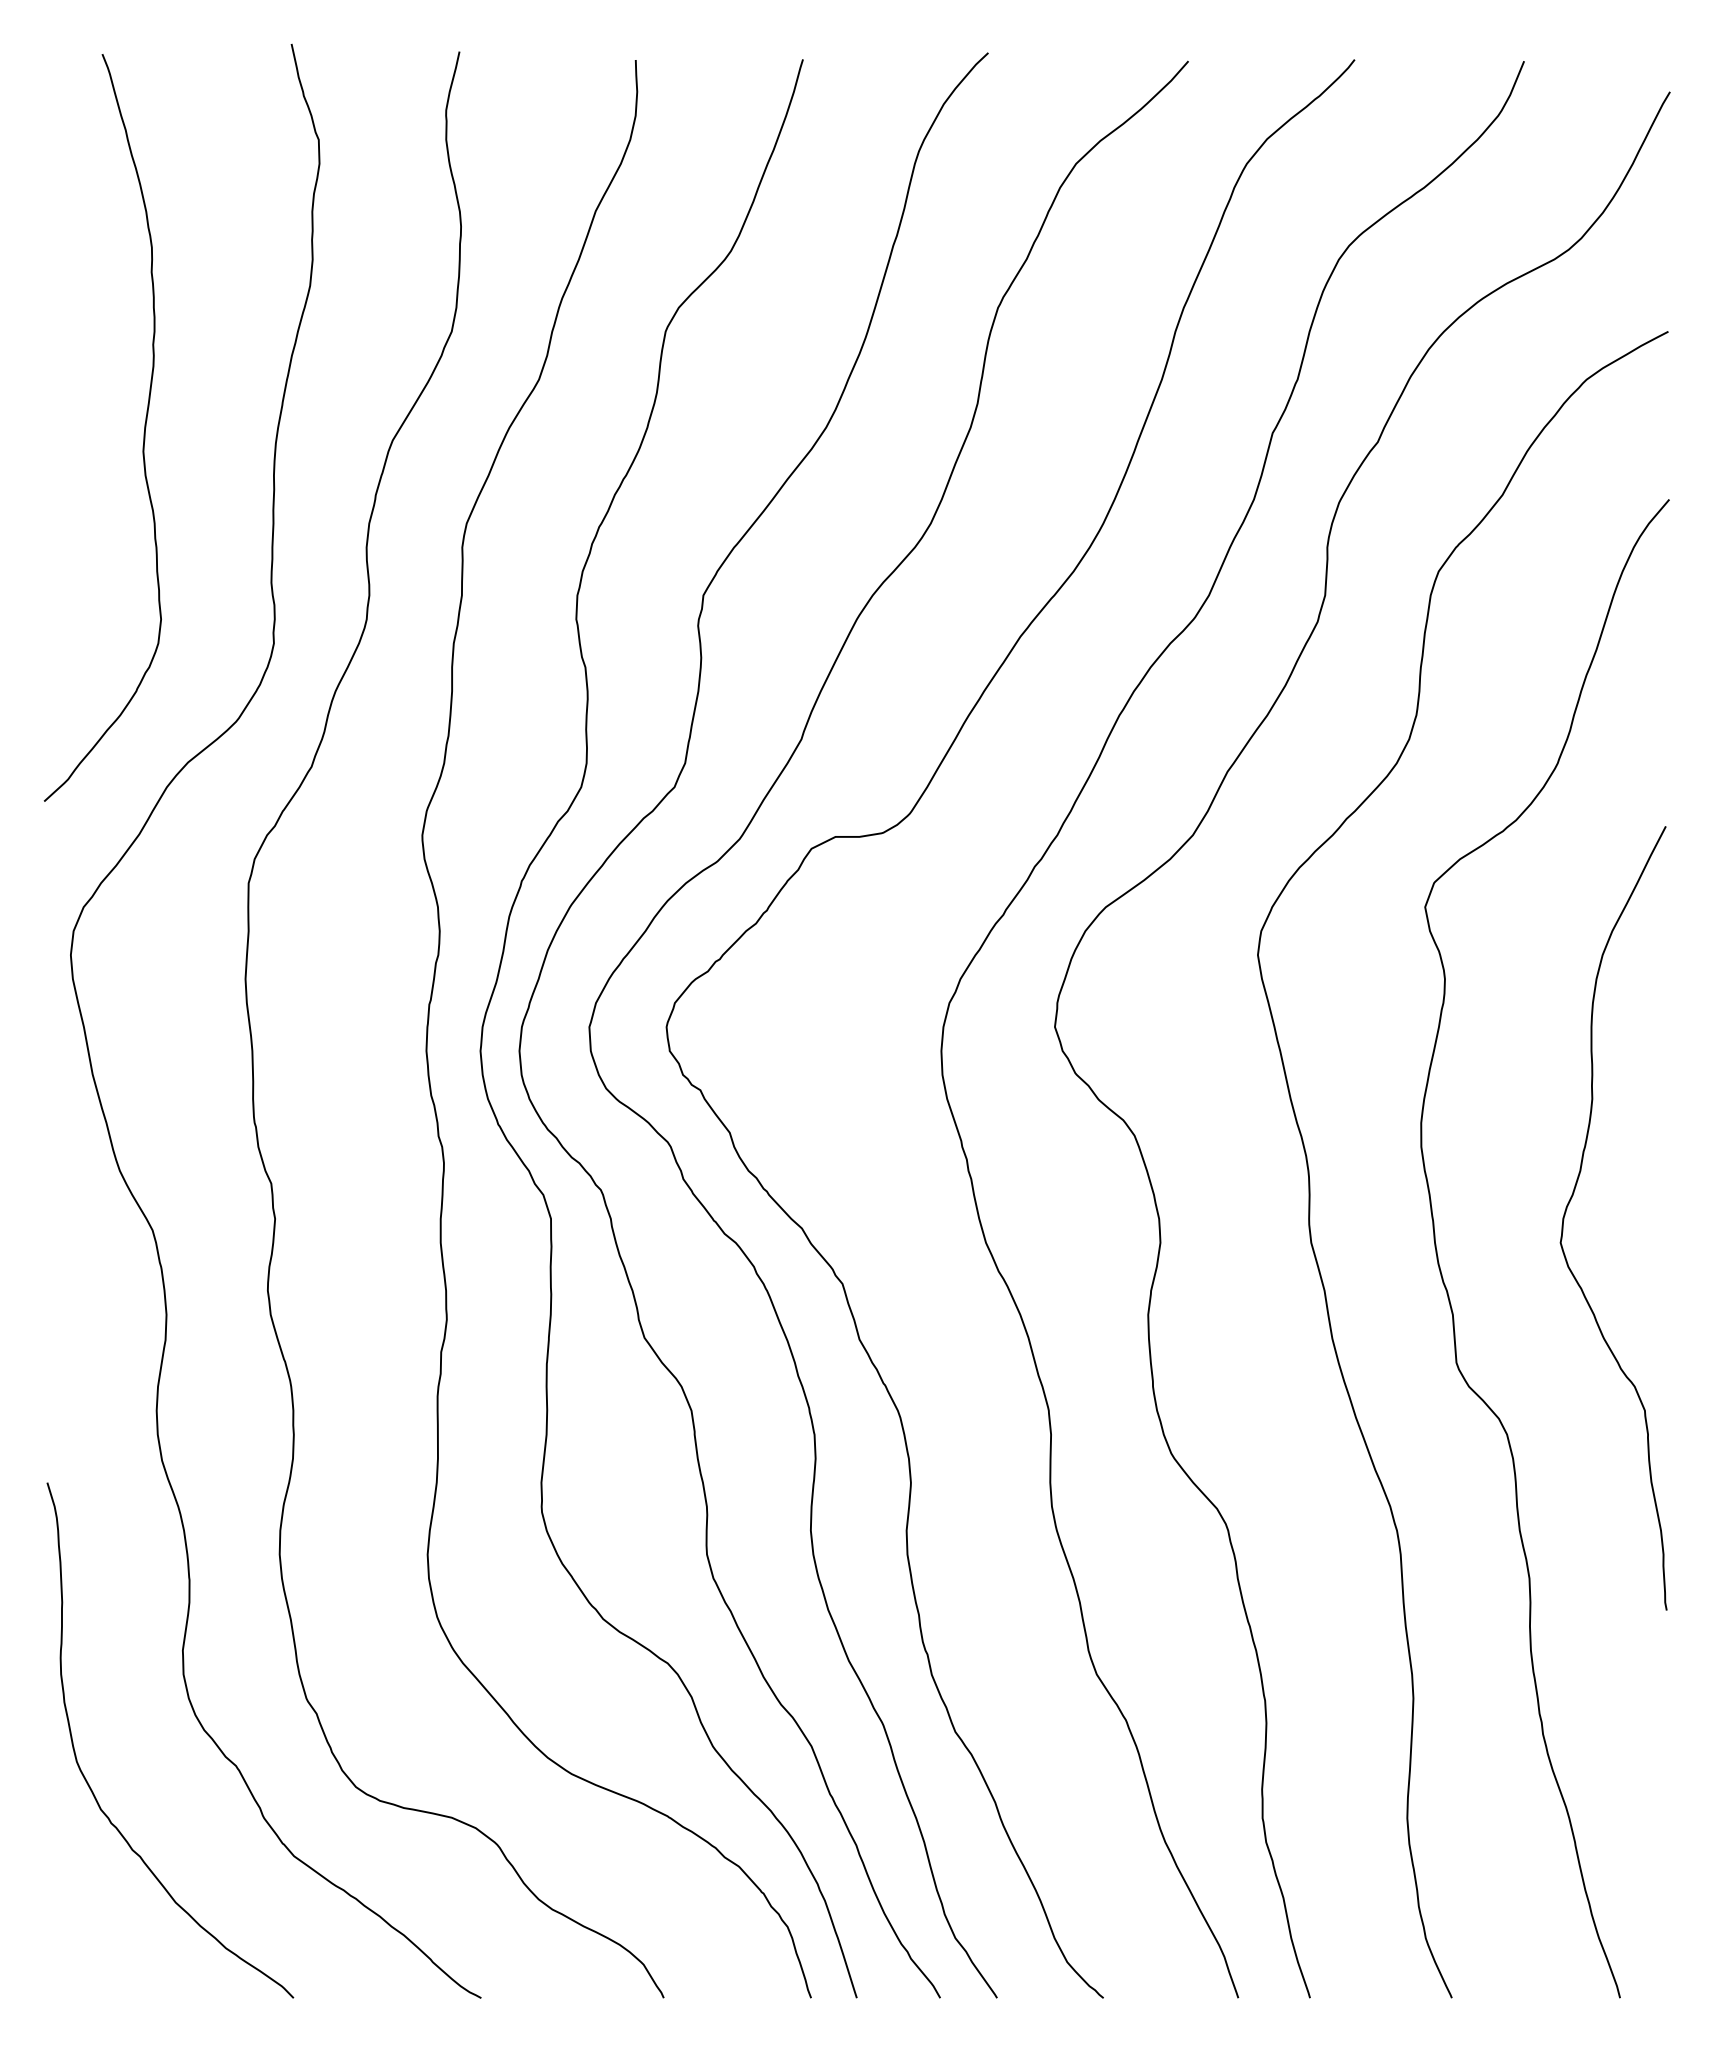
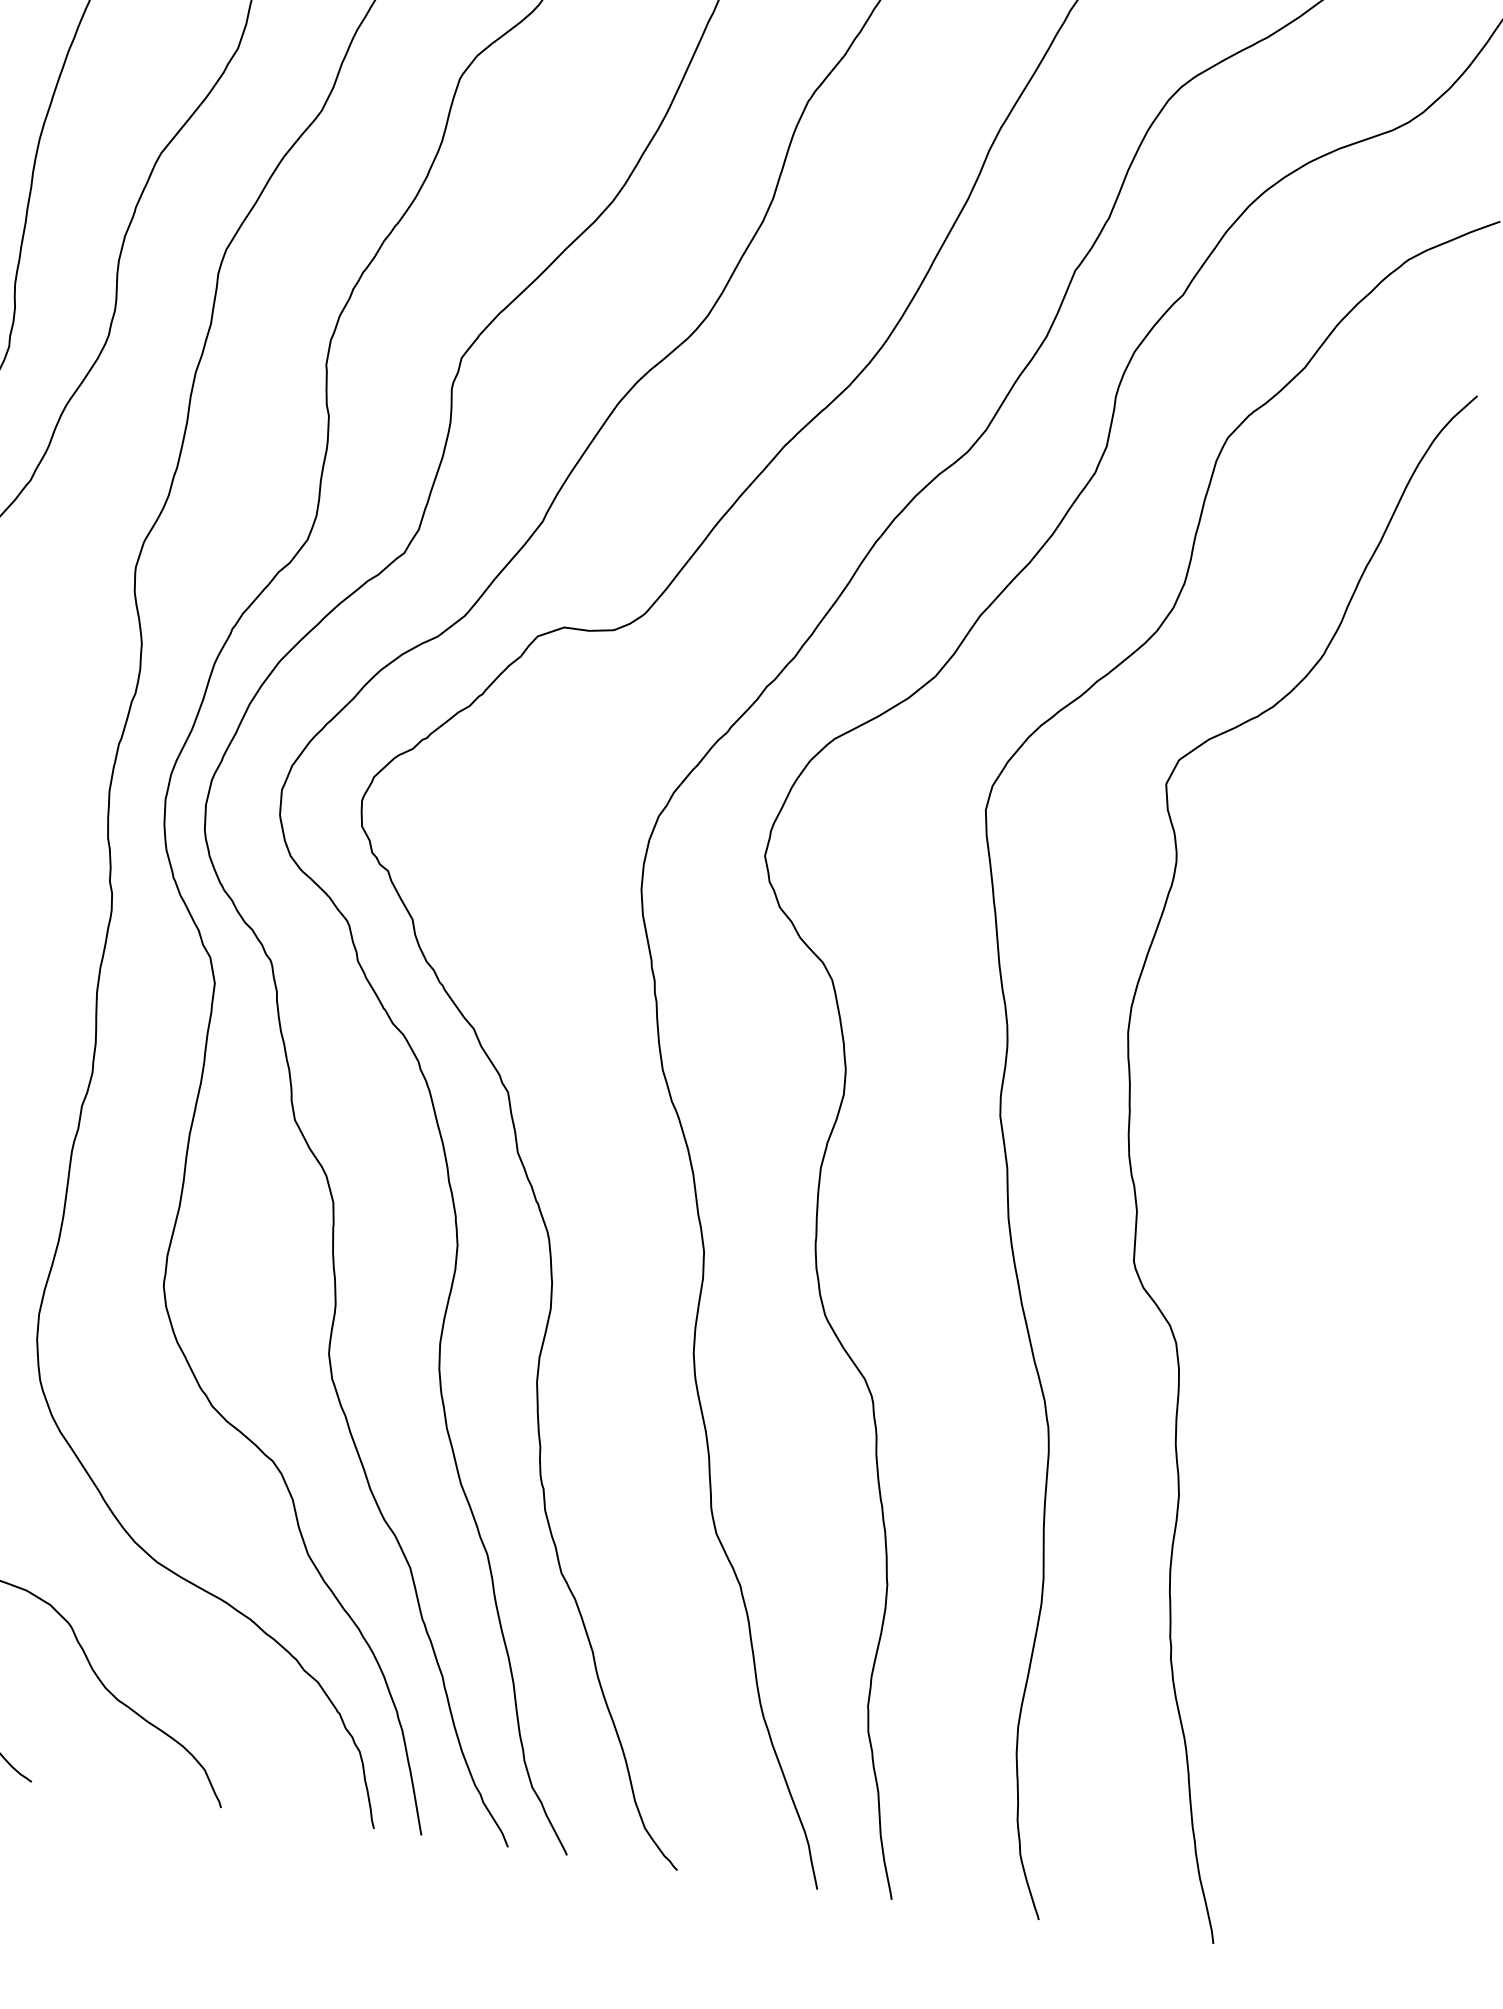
curve: (1572, 1197) -> (1277, 1106), removed

